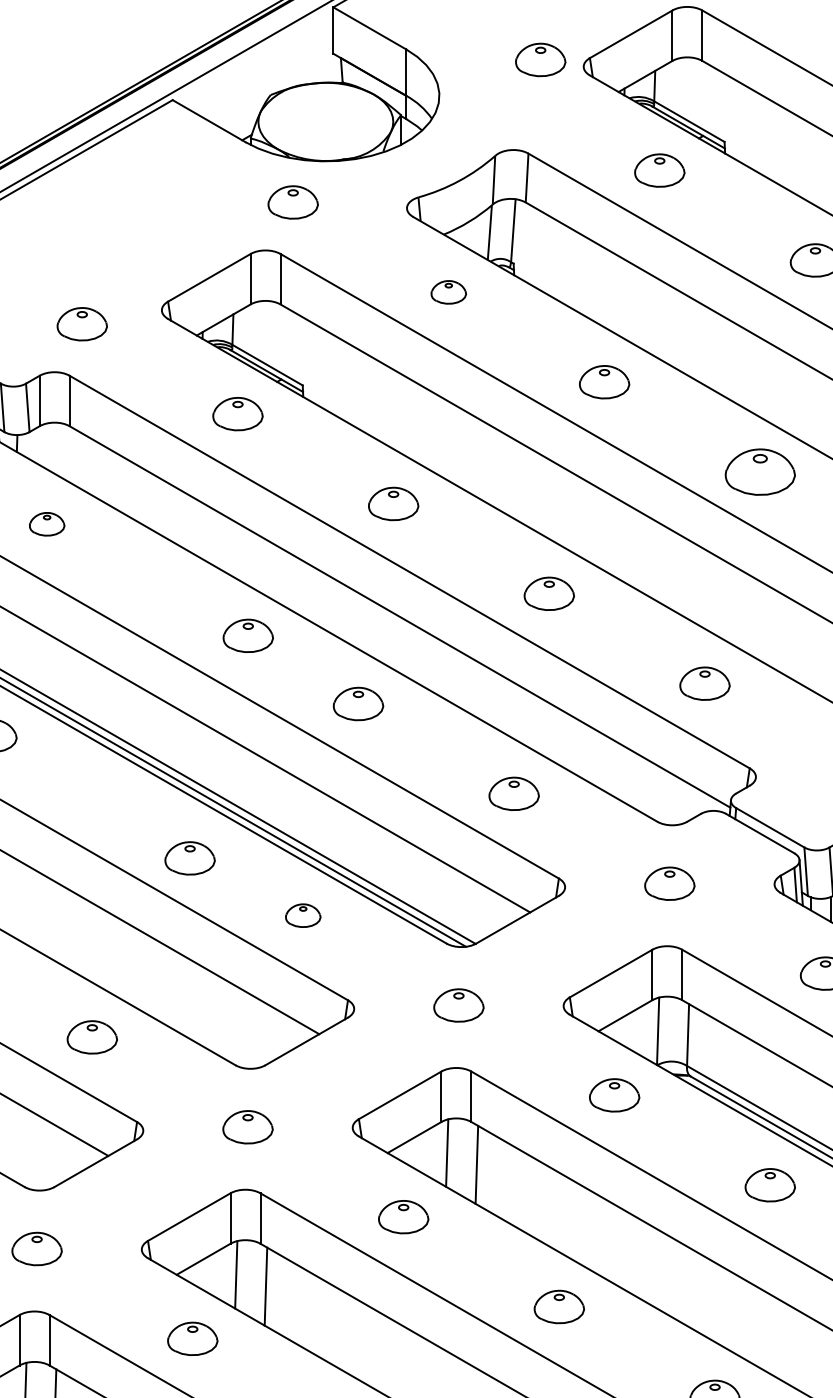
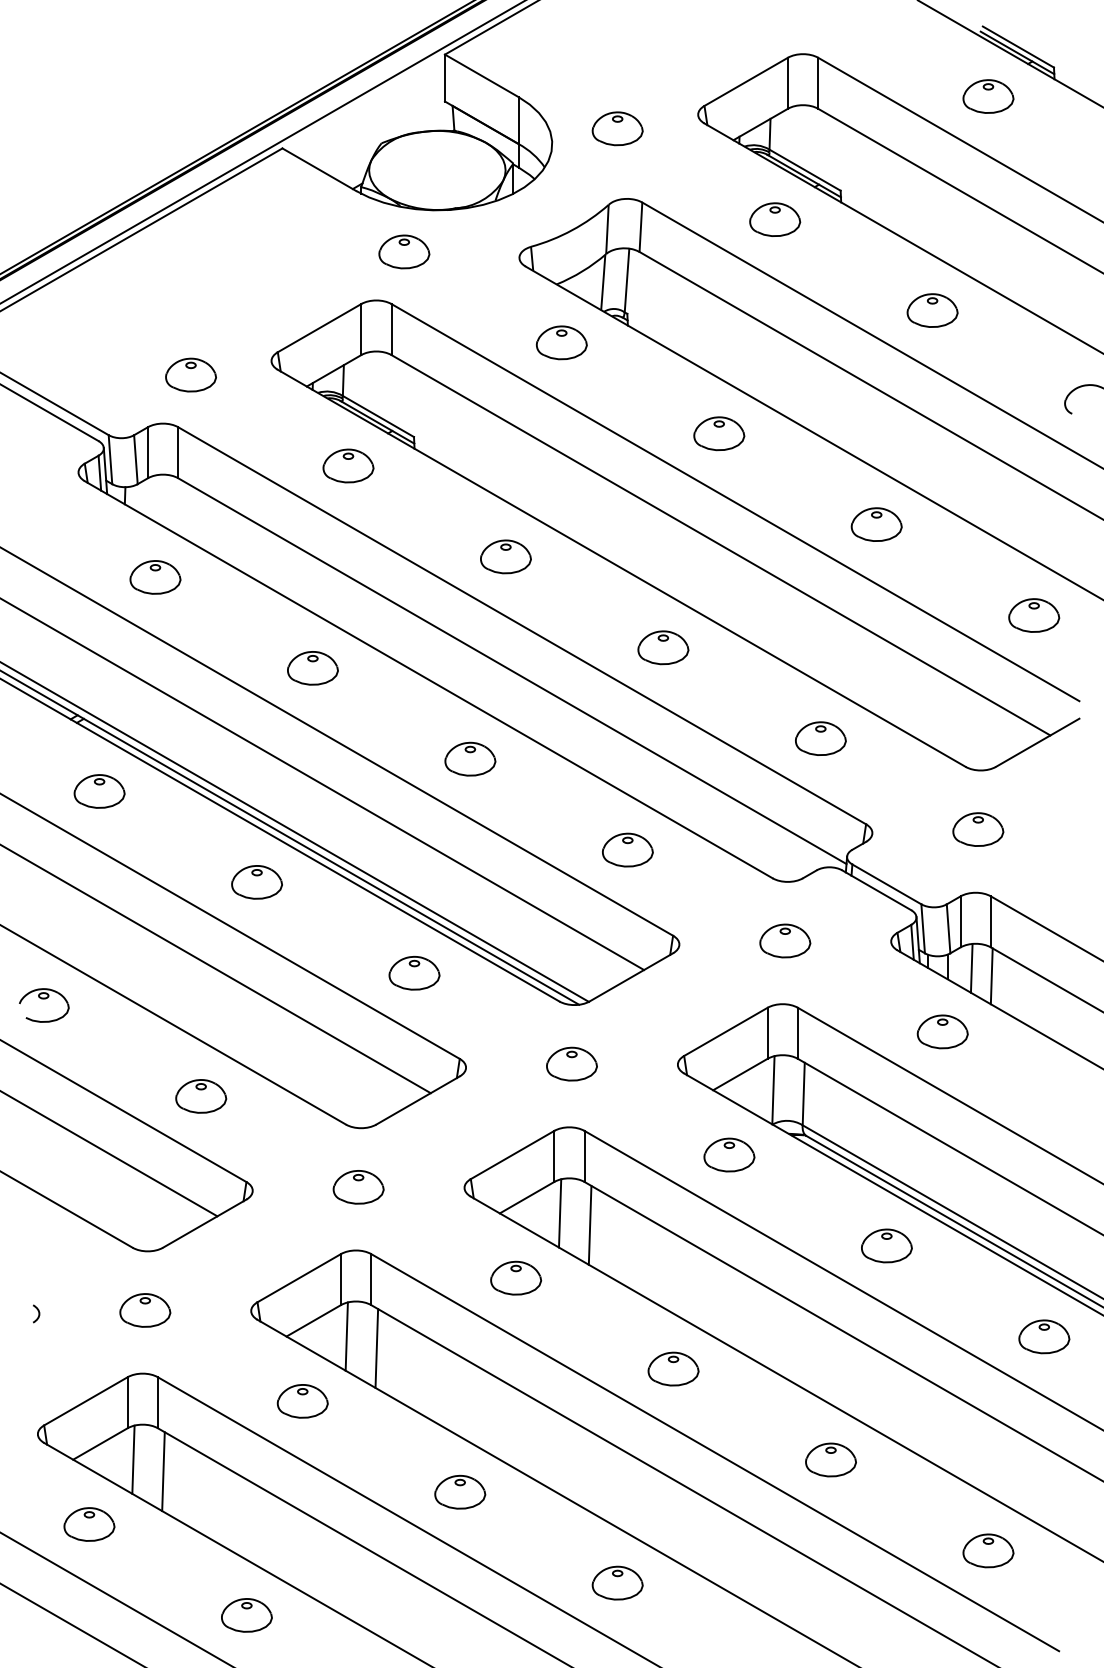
part: (540, 59) -> (617, 128), moved
part: (448, 292) -> (561, 342), size x1.43
part: (760, 471) -> (876, 524), size x0.71
part: (47, 524) -> (155, 577), size x1.43
part: (247, 636) -> (312, 668), moved
part: (189, 858) -> (256, 882), moved
part: (303, 915) -> (414, 973), size x1.43

